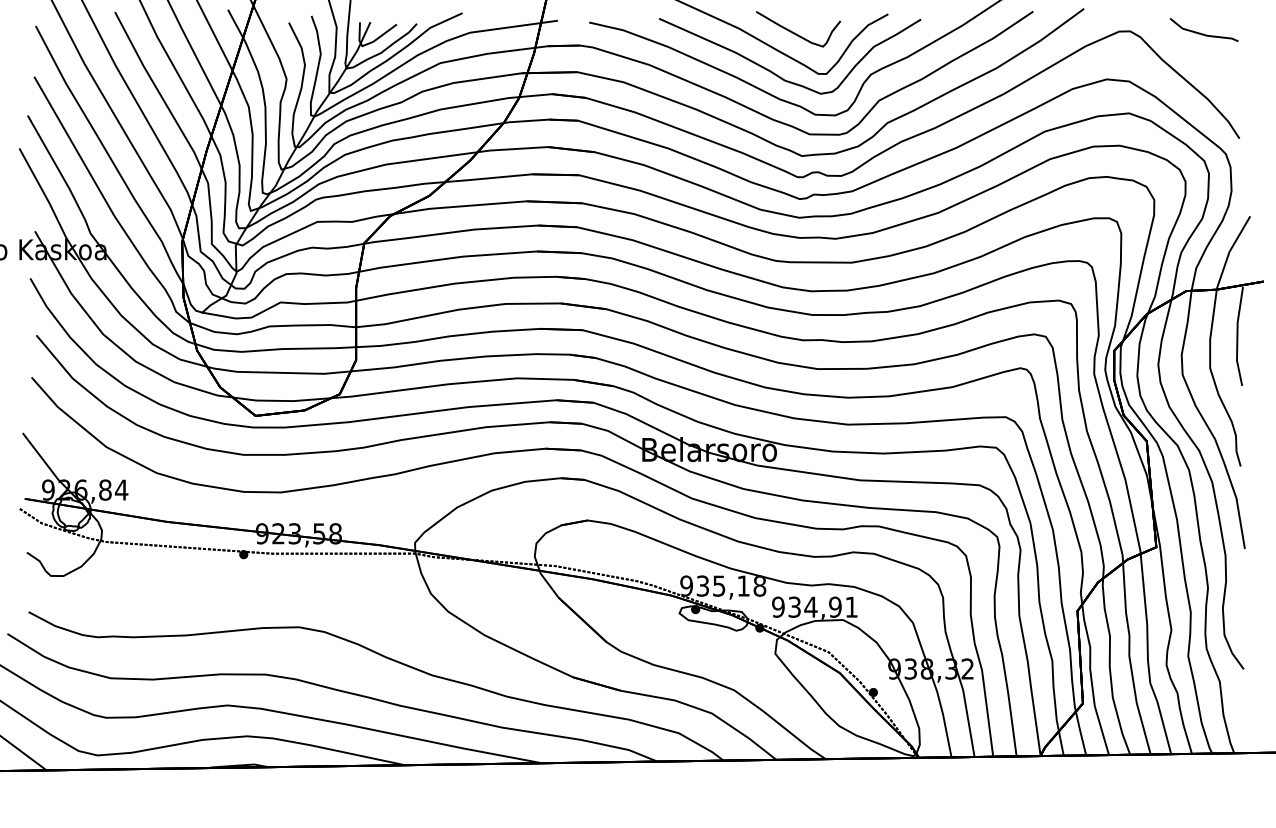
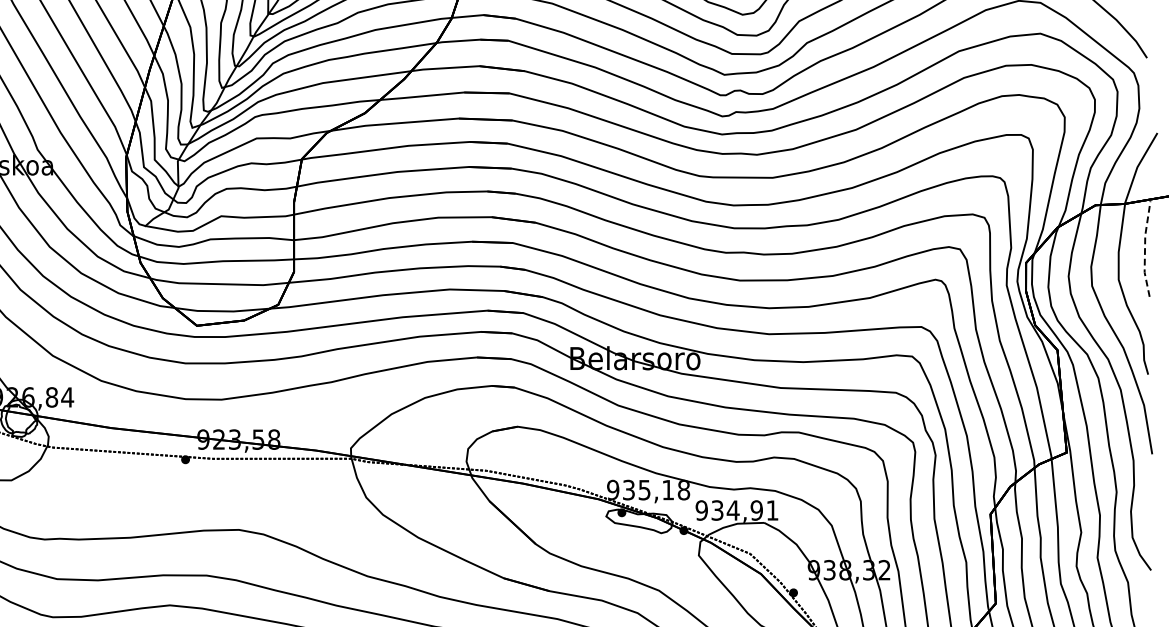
line: (1237, 336) -> (1145, 249), solid -> dashed

